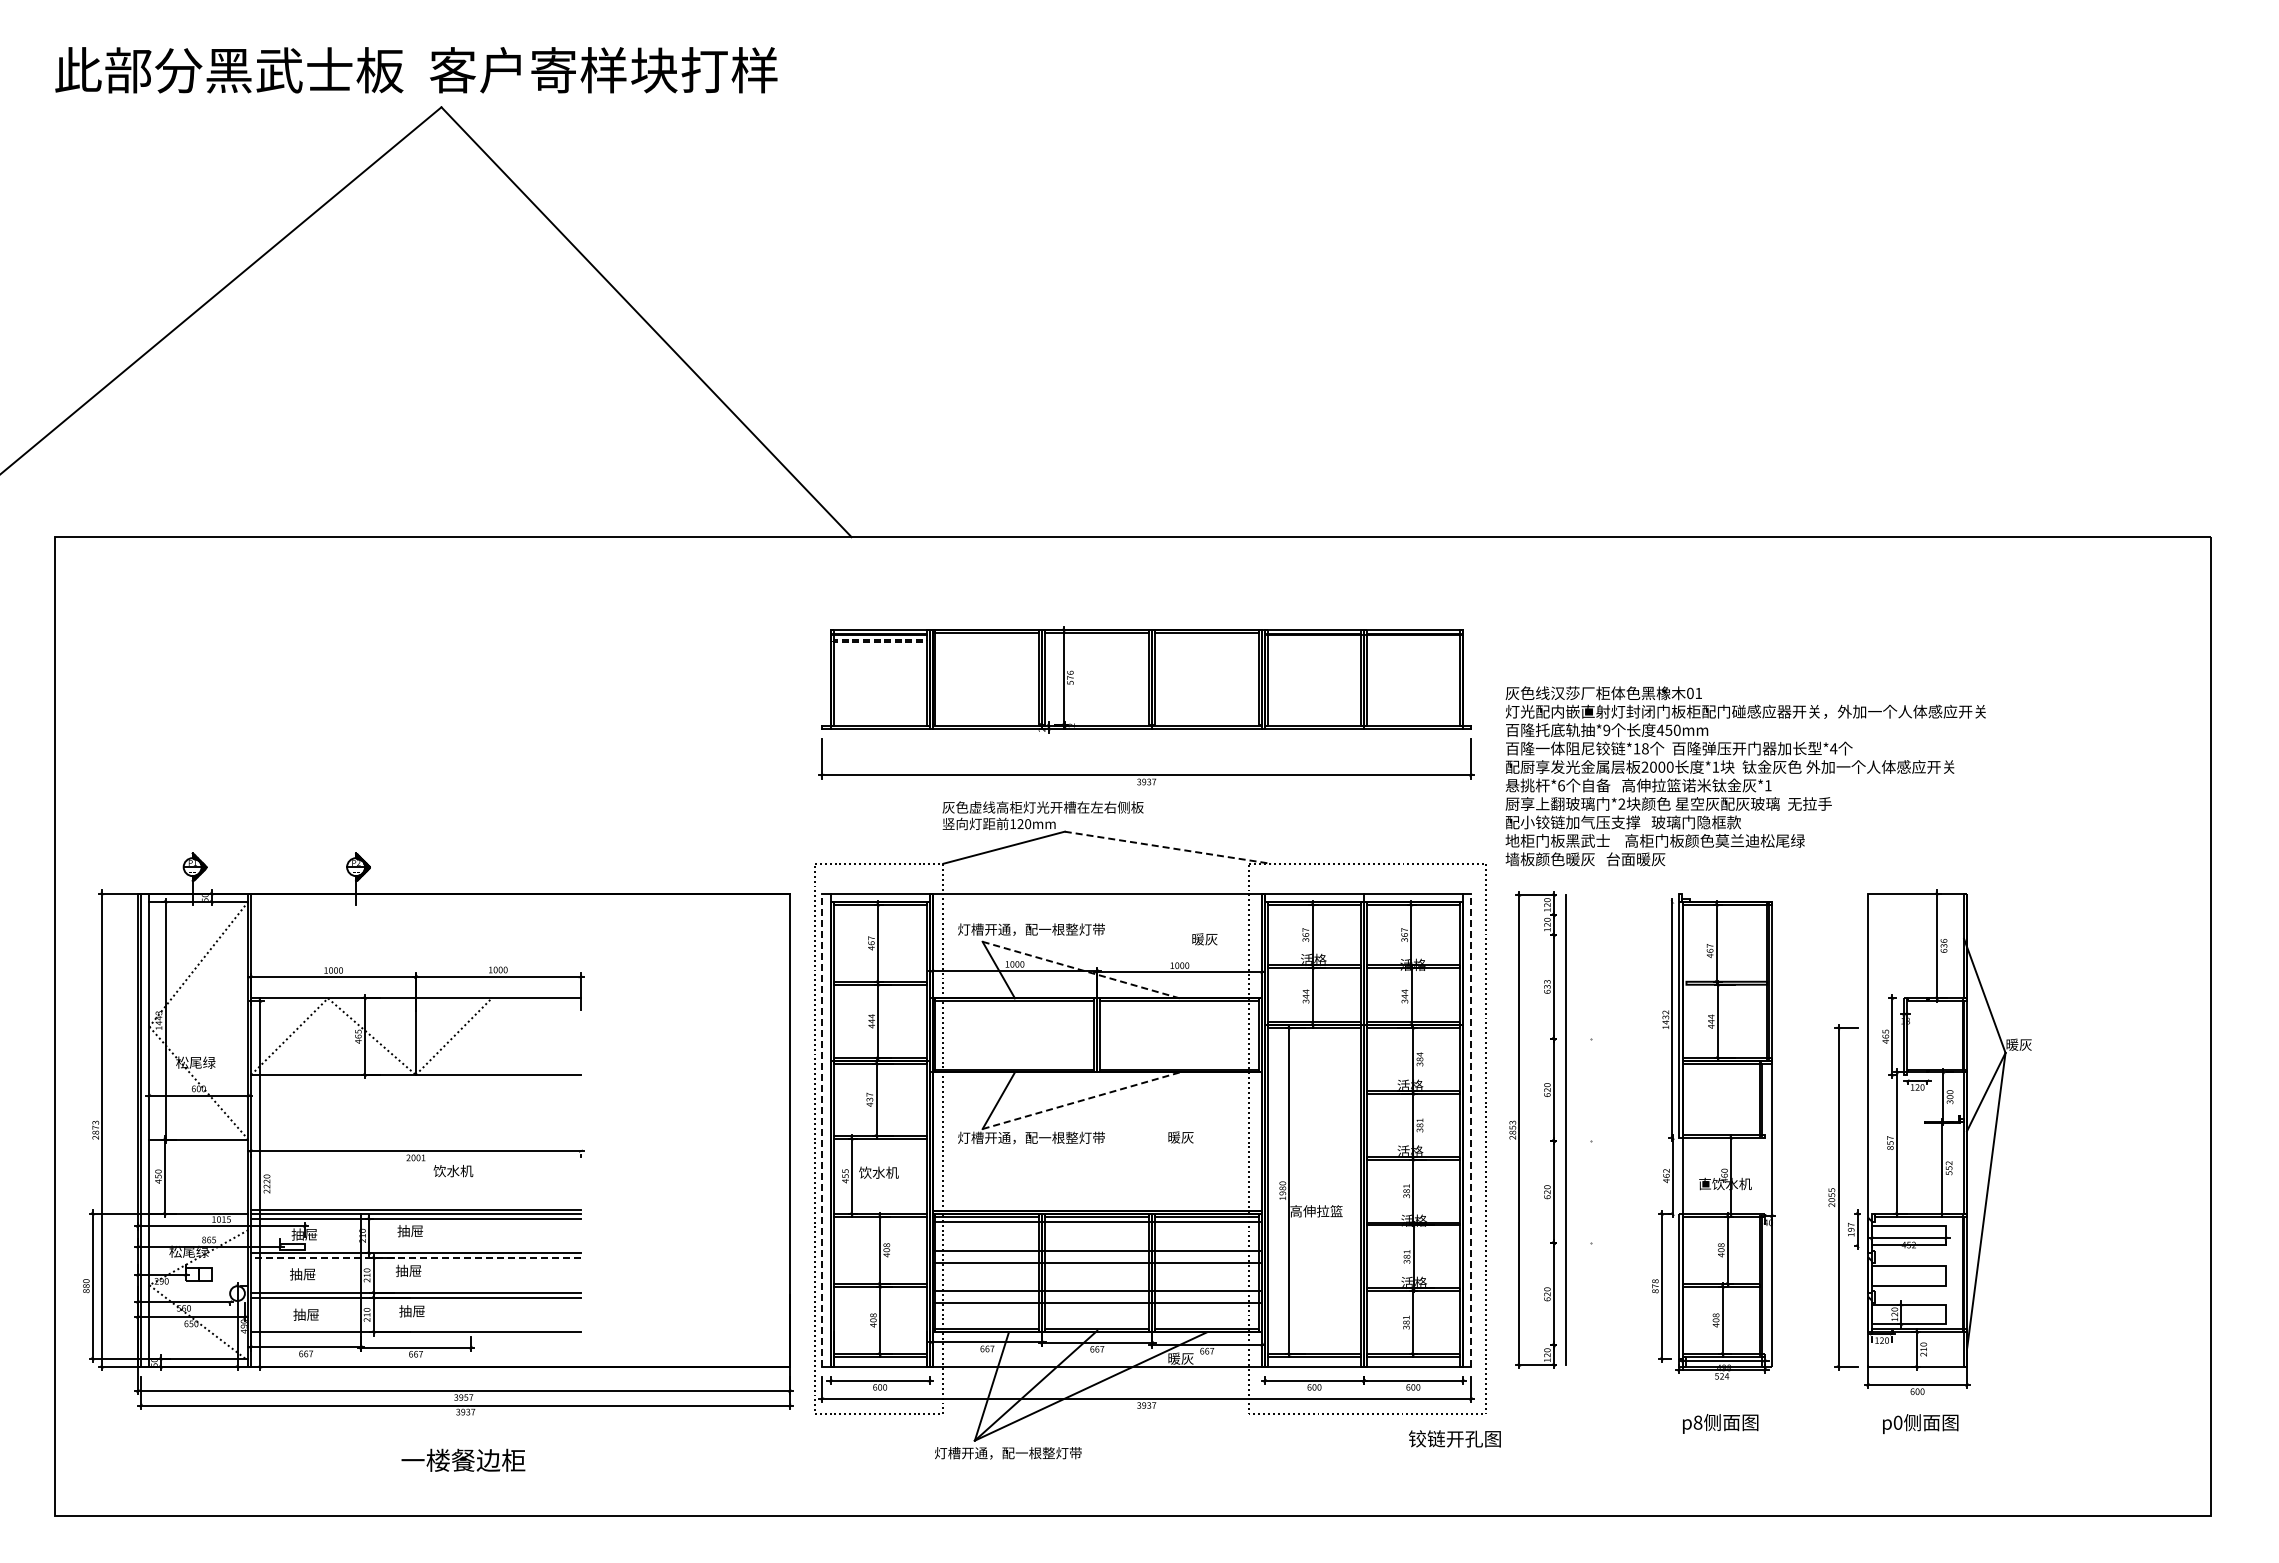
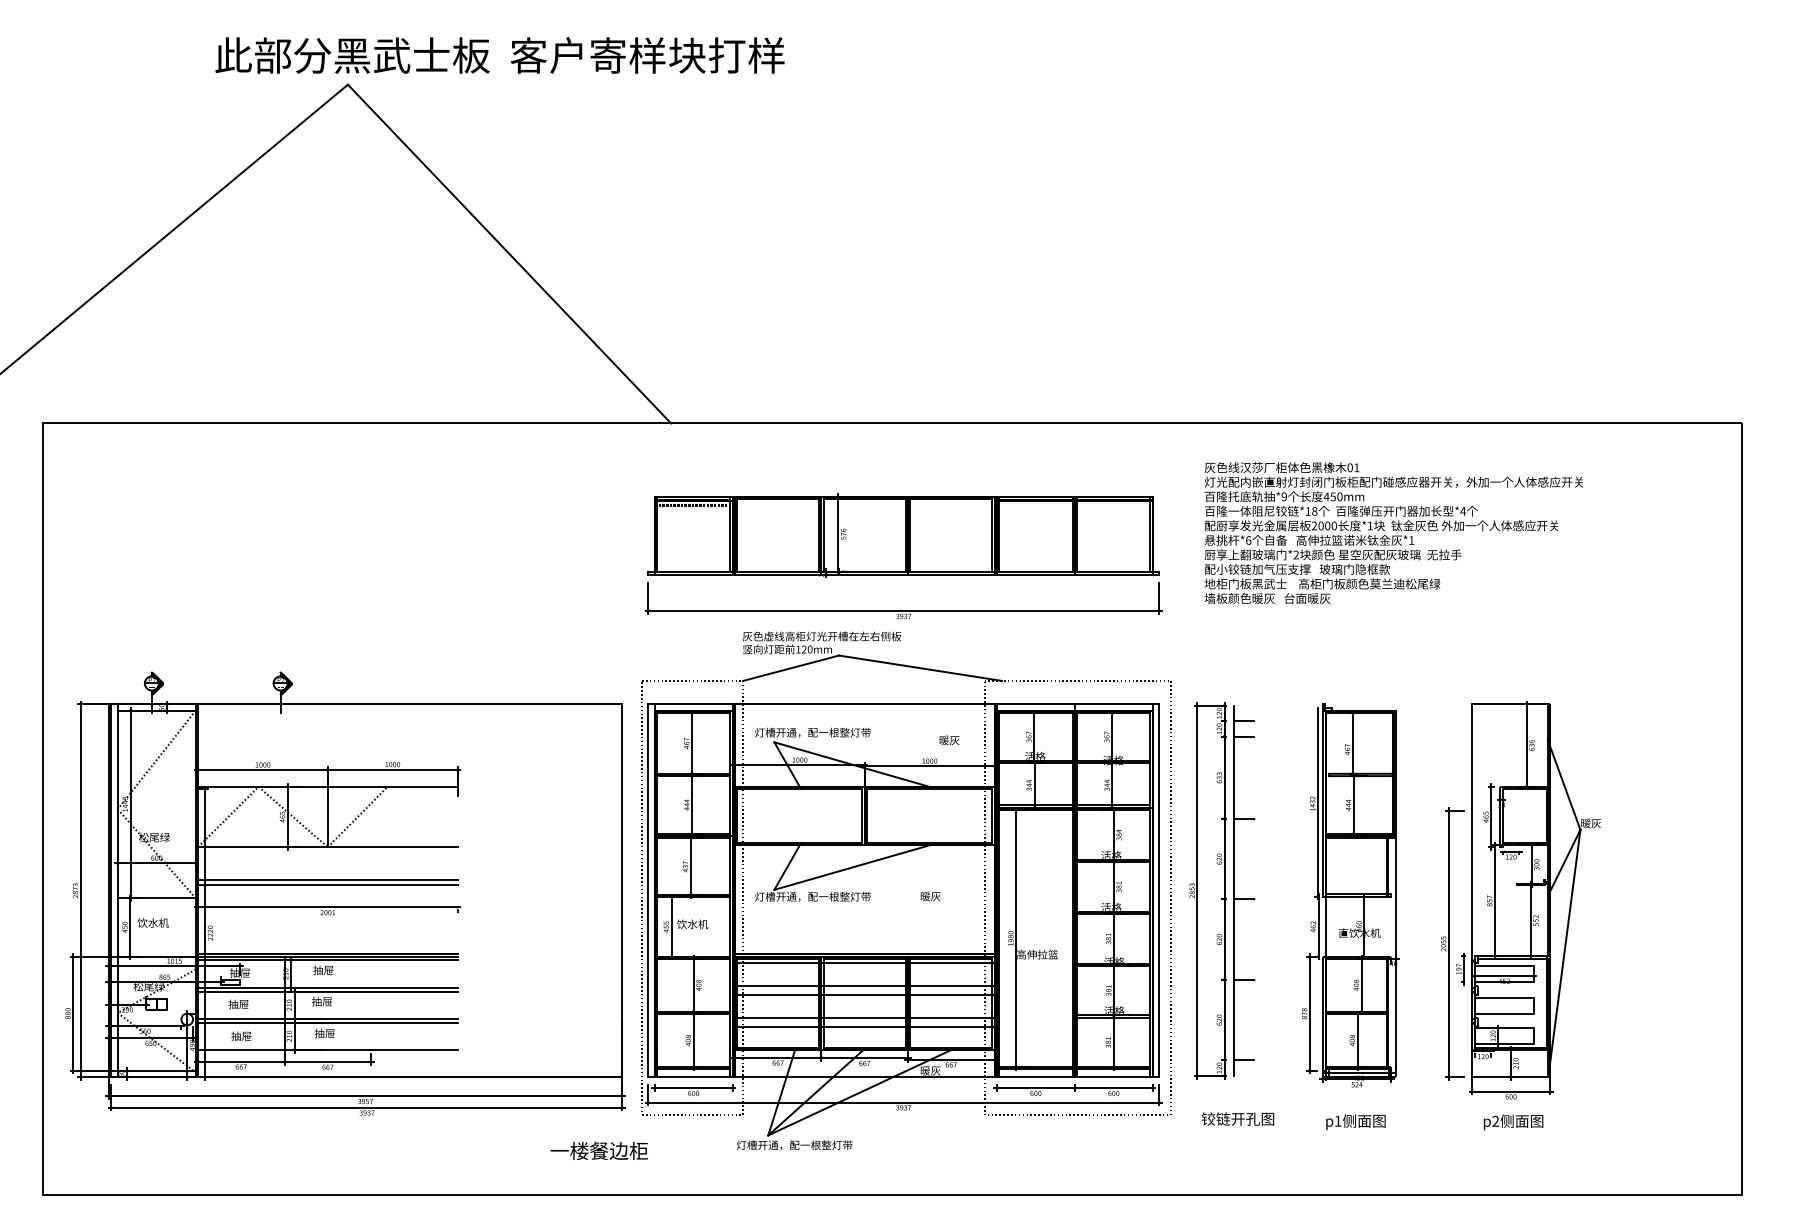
text: (416, 70) -> (500, 55), moved
text: (1745, 776) -> (1393, 533), moved
line: (1168, 847) -> (920, 668), dashed -> solid
line: (1578, 915) -> (1243, 721), added
line: (1578, 934) -> (1243, 736), added
line: (1081, 970) -> (852, 764), dashed -> solid
line: (1578, 1039) -> (1243, 819), added
line: (1081, 1100) -> (852, 867), dashed -> solid
line: (415, 1116) -> (327, 879), added
line: (415, 1122) -> (327, 884), added
line: (822, 1130) -> (648, 891), dashed -> solid
line: (1470, 1130) -> (1158, 891), dashed -> solid
line: (1578, 1141) -> (1243, 899), added
text: (453, 1171) -> (153, 923), moved
line: (1578, 1243) -> (1243, 980), added
line: (416, 1258) -> (328, 991), dashed -> solid
line: (1578, 1345) -> (1243, 1060), added
text: (1697, 1422) -> (1337, 1121), p8 -> p1
text: (1897, 1422) -> (1495, 1121), p0 -> p2
text: (1454, 1438) -> (1237, 1118), moved
text: (463, 1459) -> (599, 1150), moved

